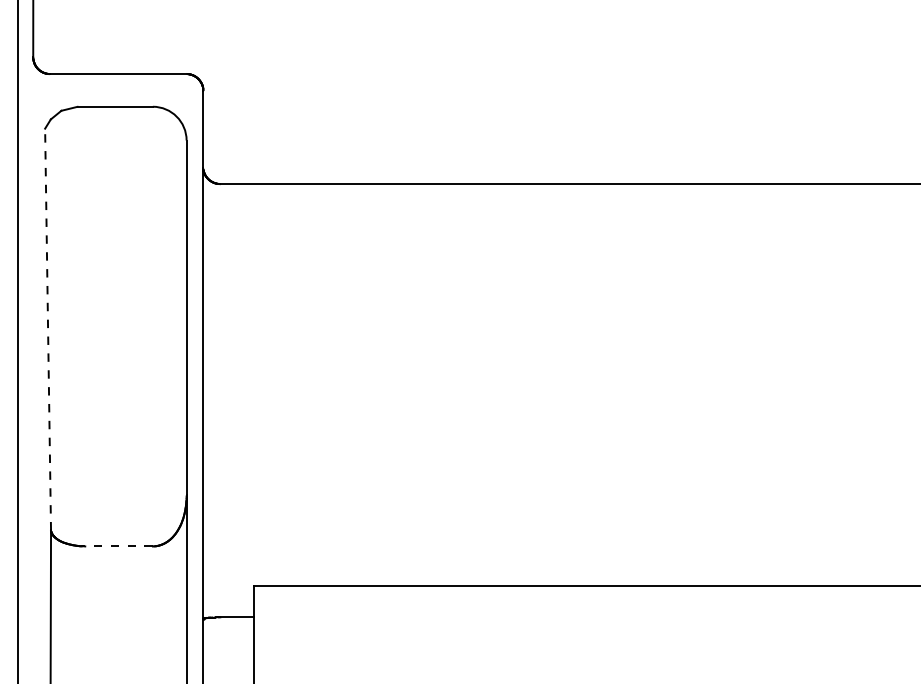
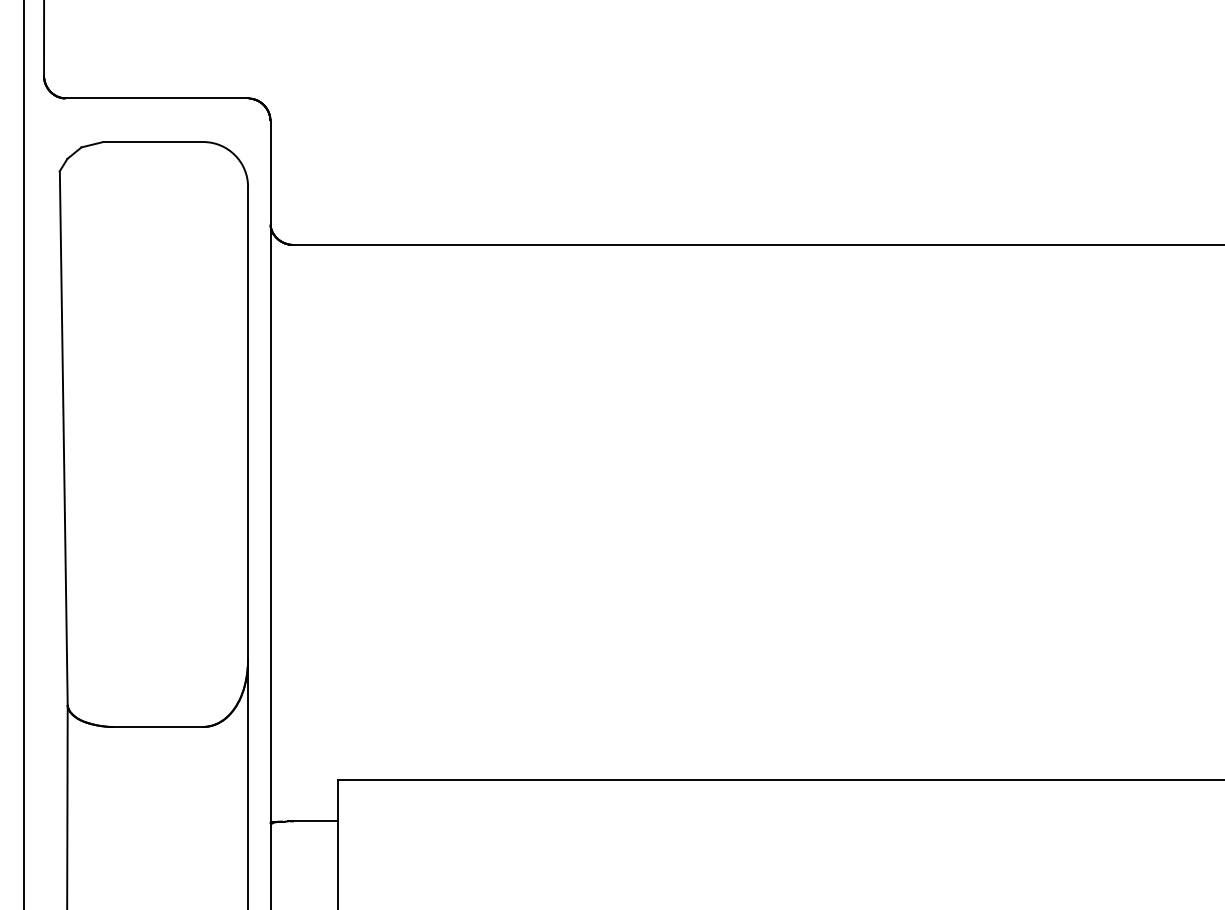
line: (47, 328) -> (63, 437), dashed -> solid
line: (118, 546) -> (157, 727), dashed -> solid

